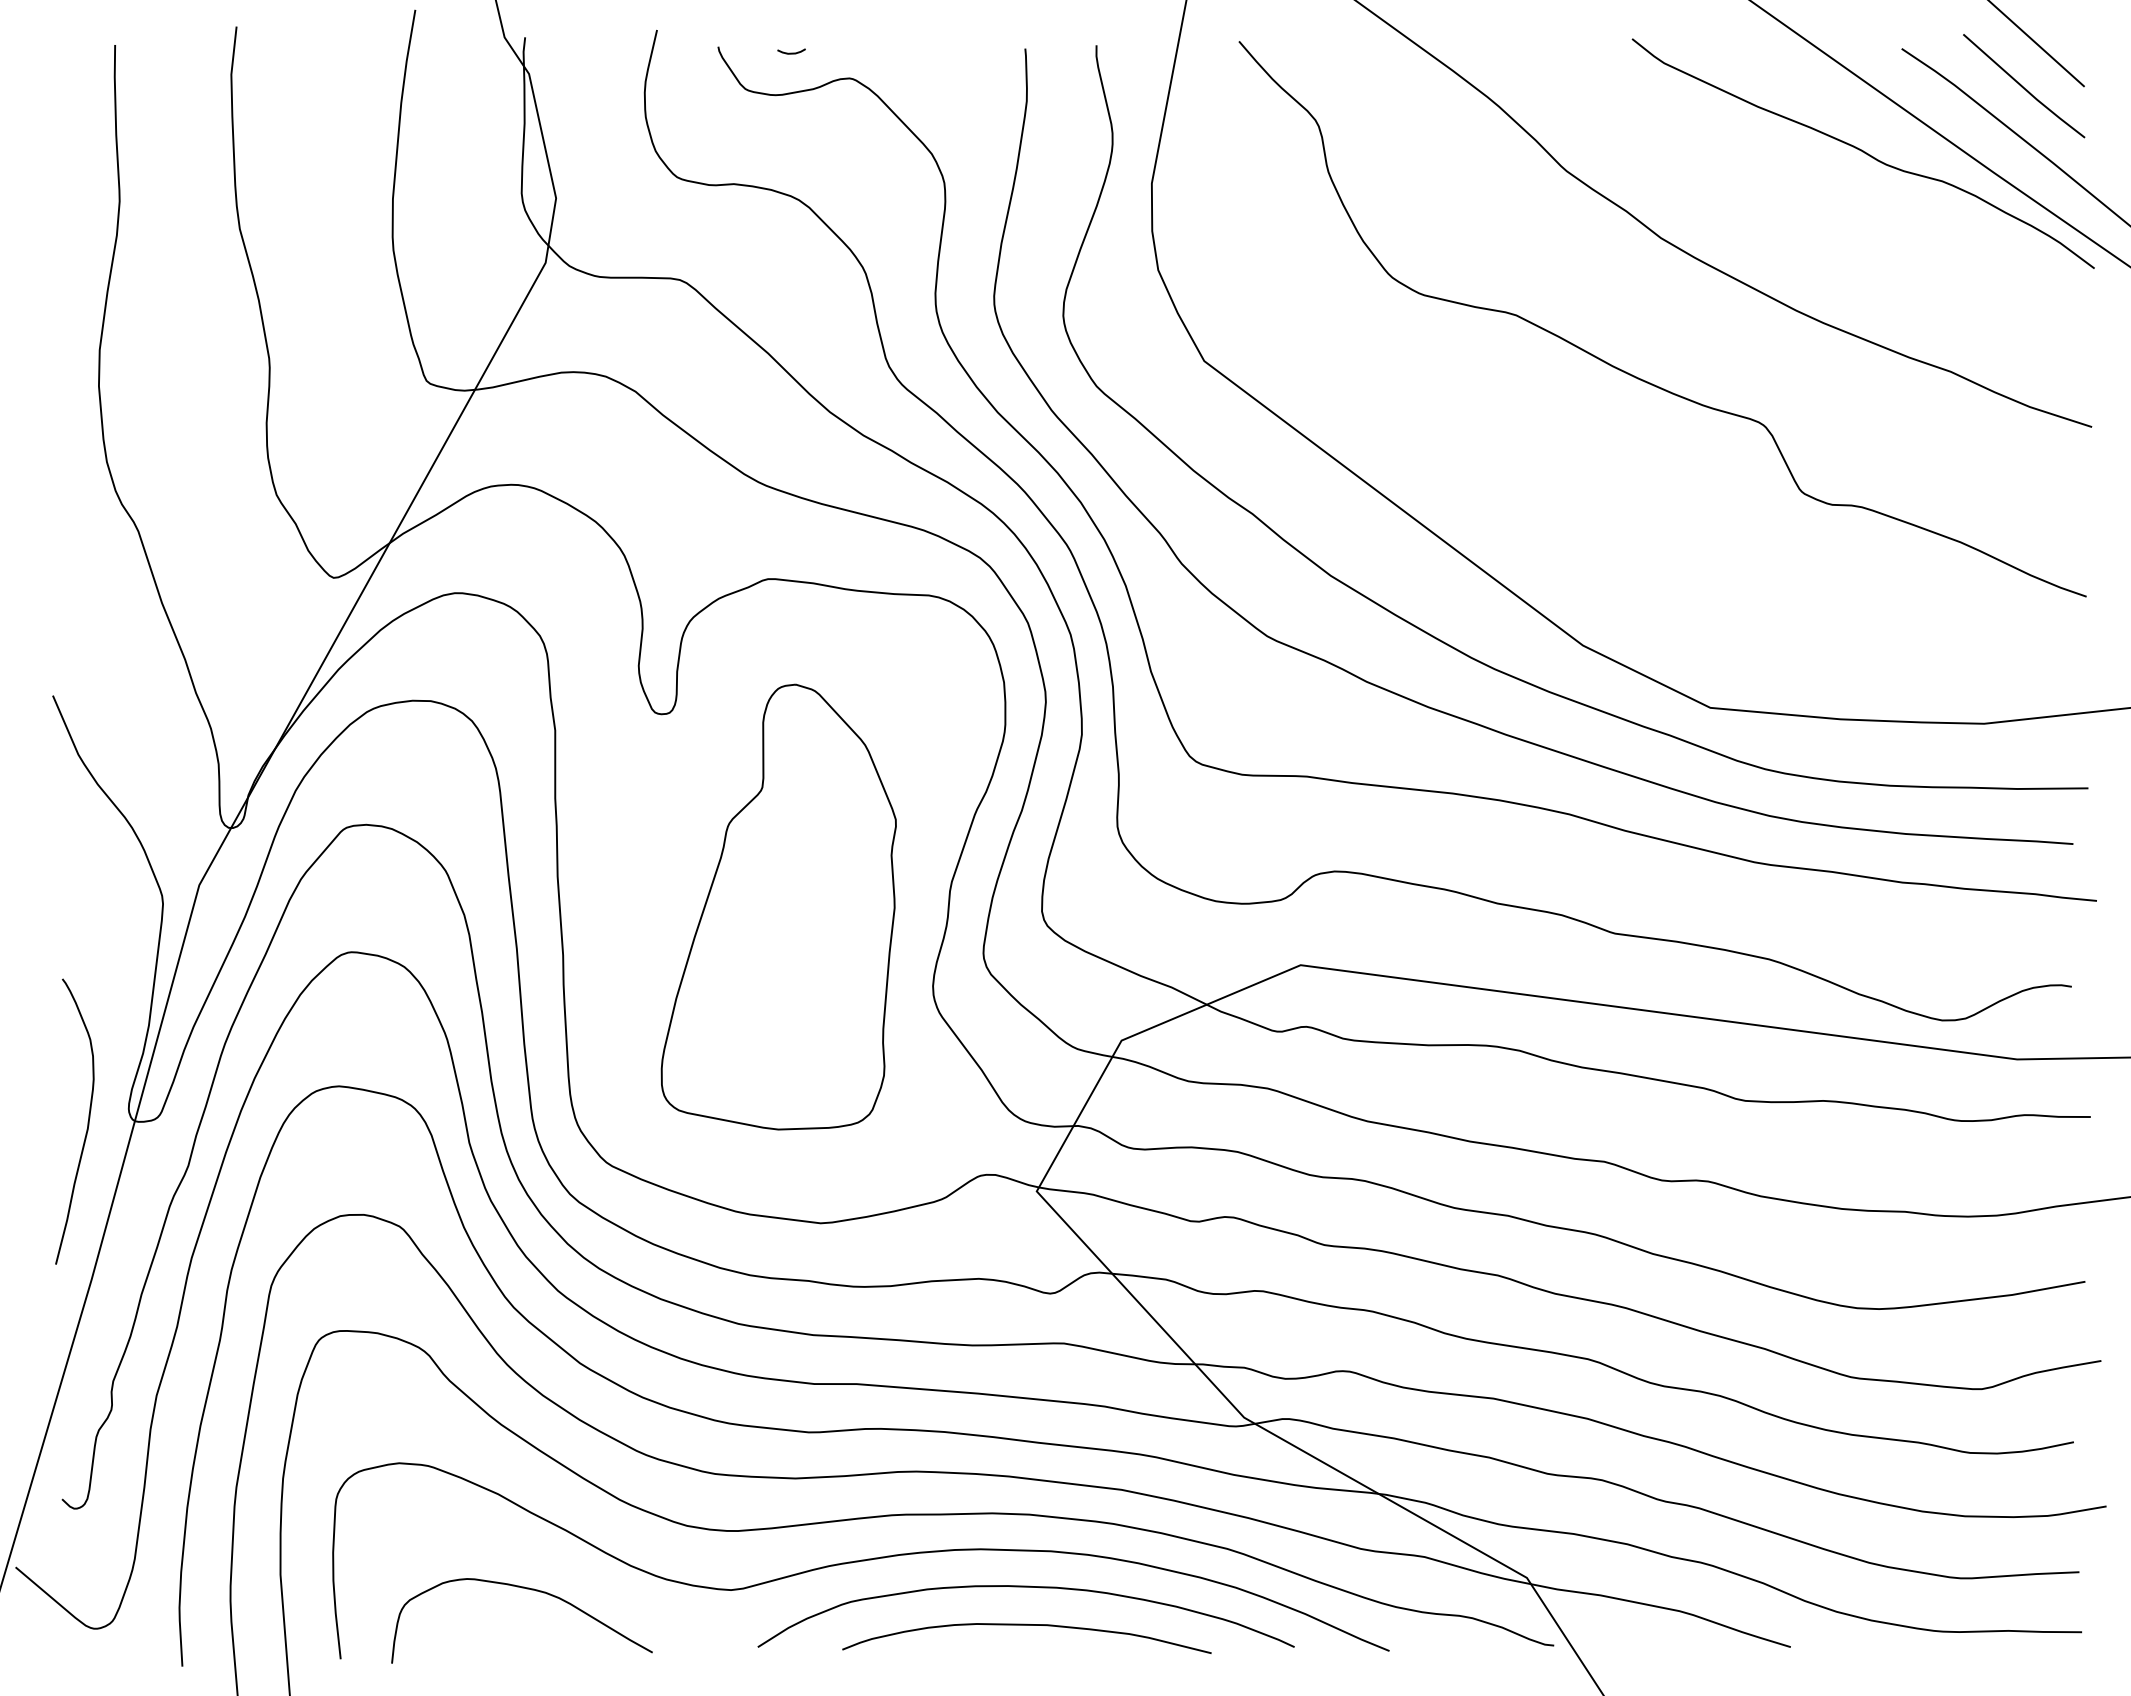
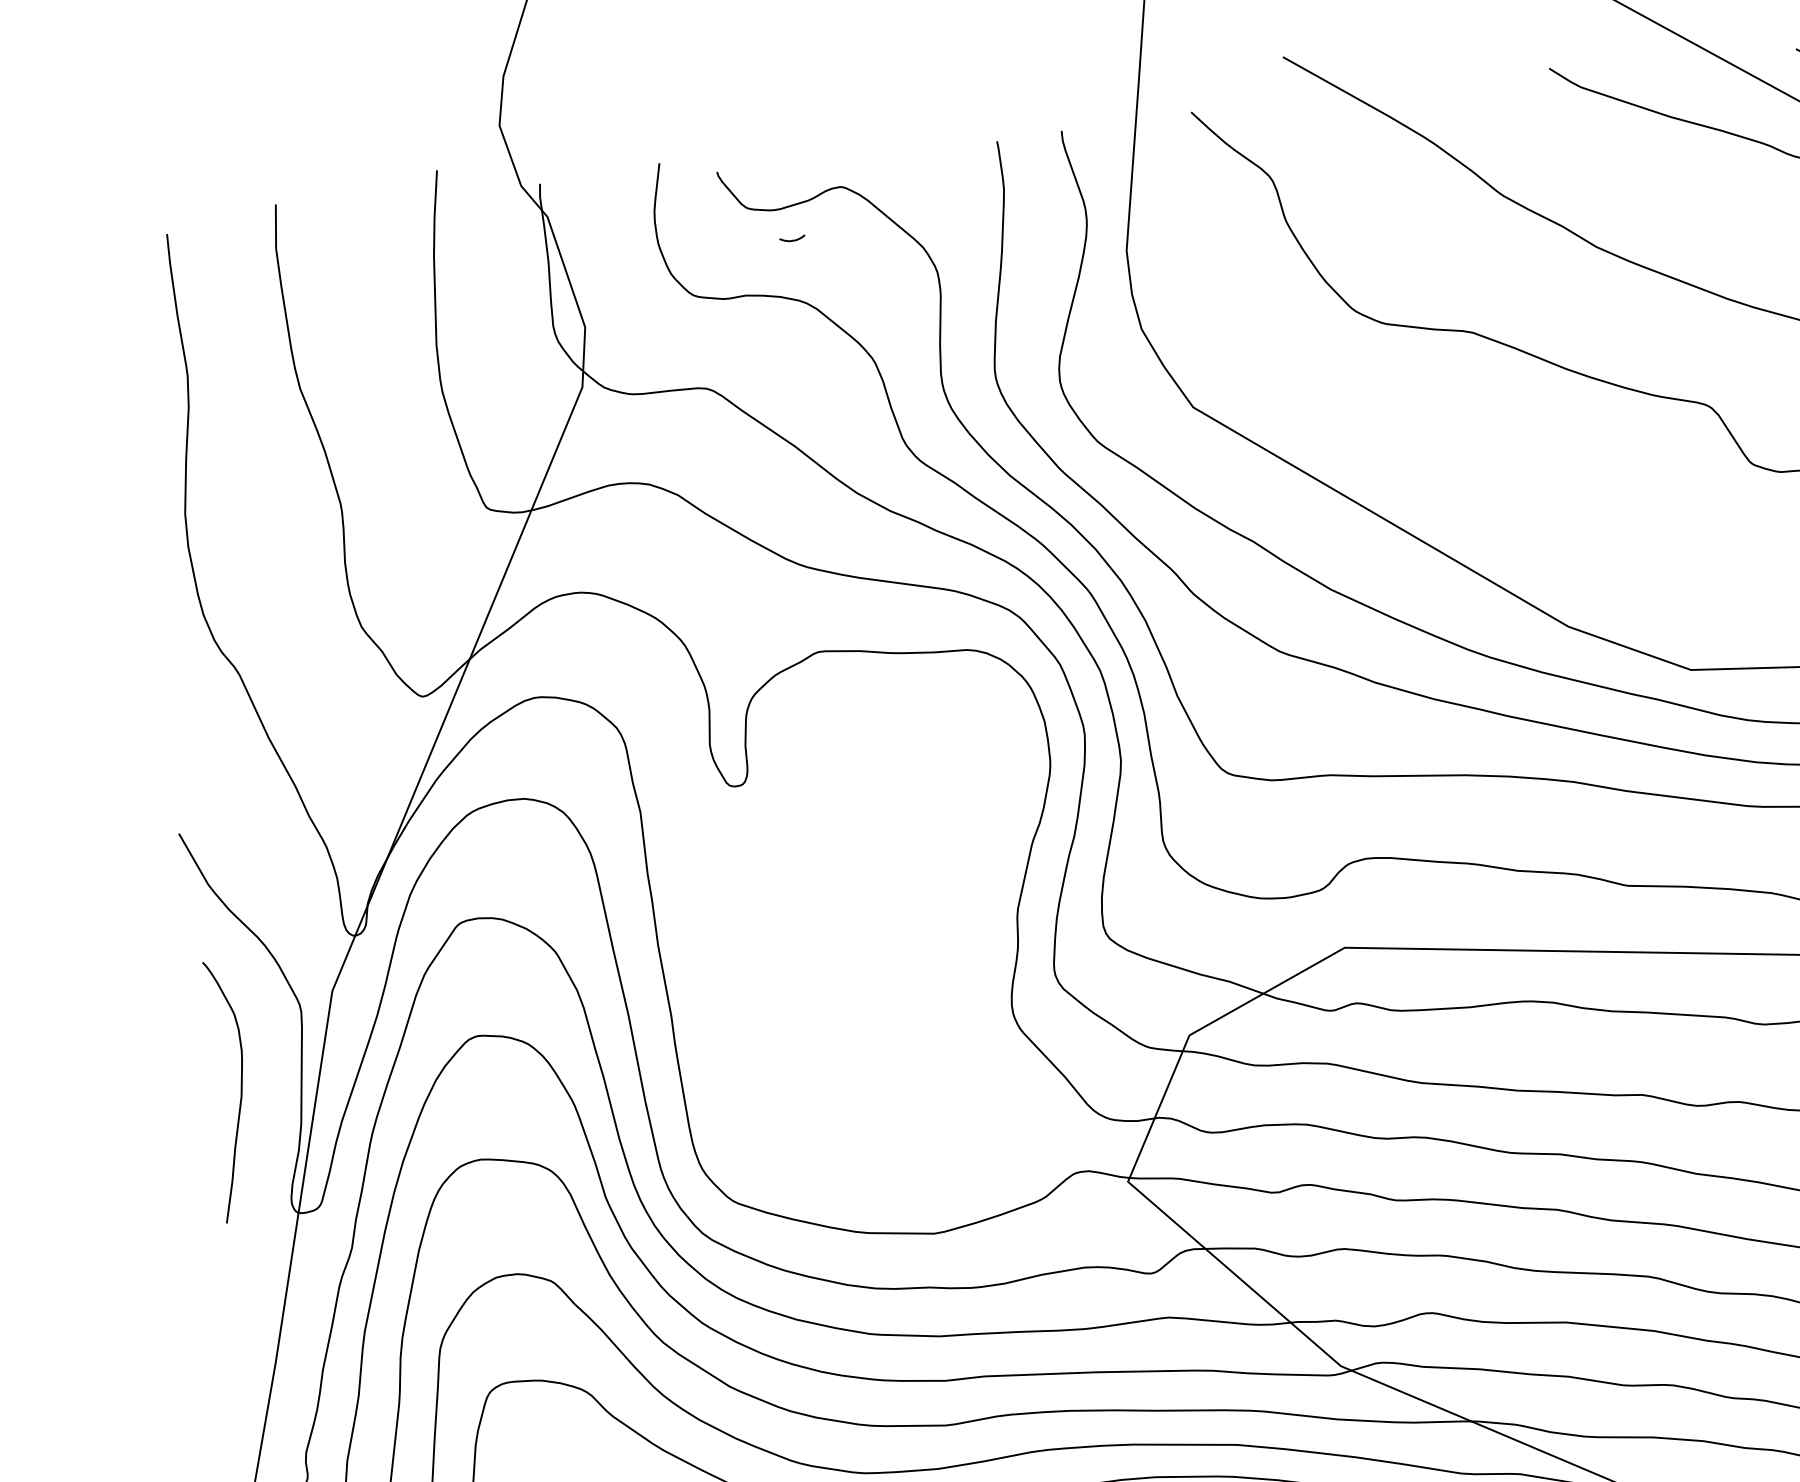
curve: (791, 52) -> (792, 239), moved
part: (778, 906) -> (862, 949), removed
curve: (87, 1121) -> (240, 1089), moved

